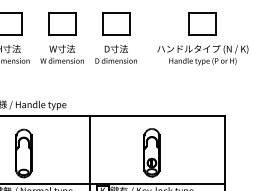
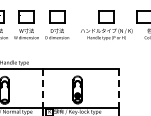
line: (90, 151) -> (42, 89), solid -> dashed
line: (225, 151) -> (119, 89), solid -> dashed

